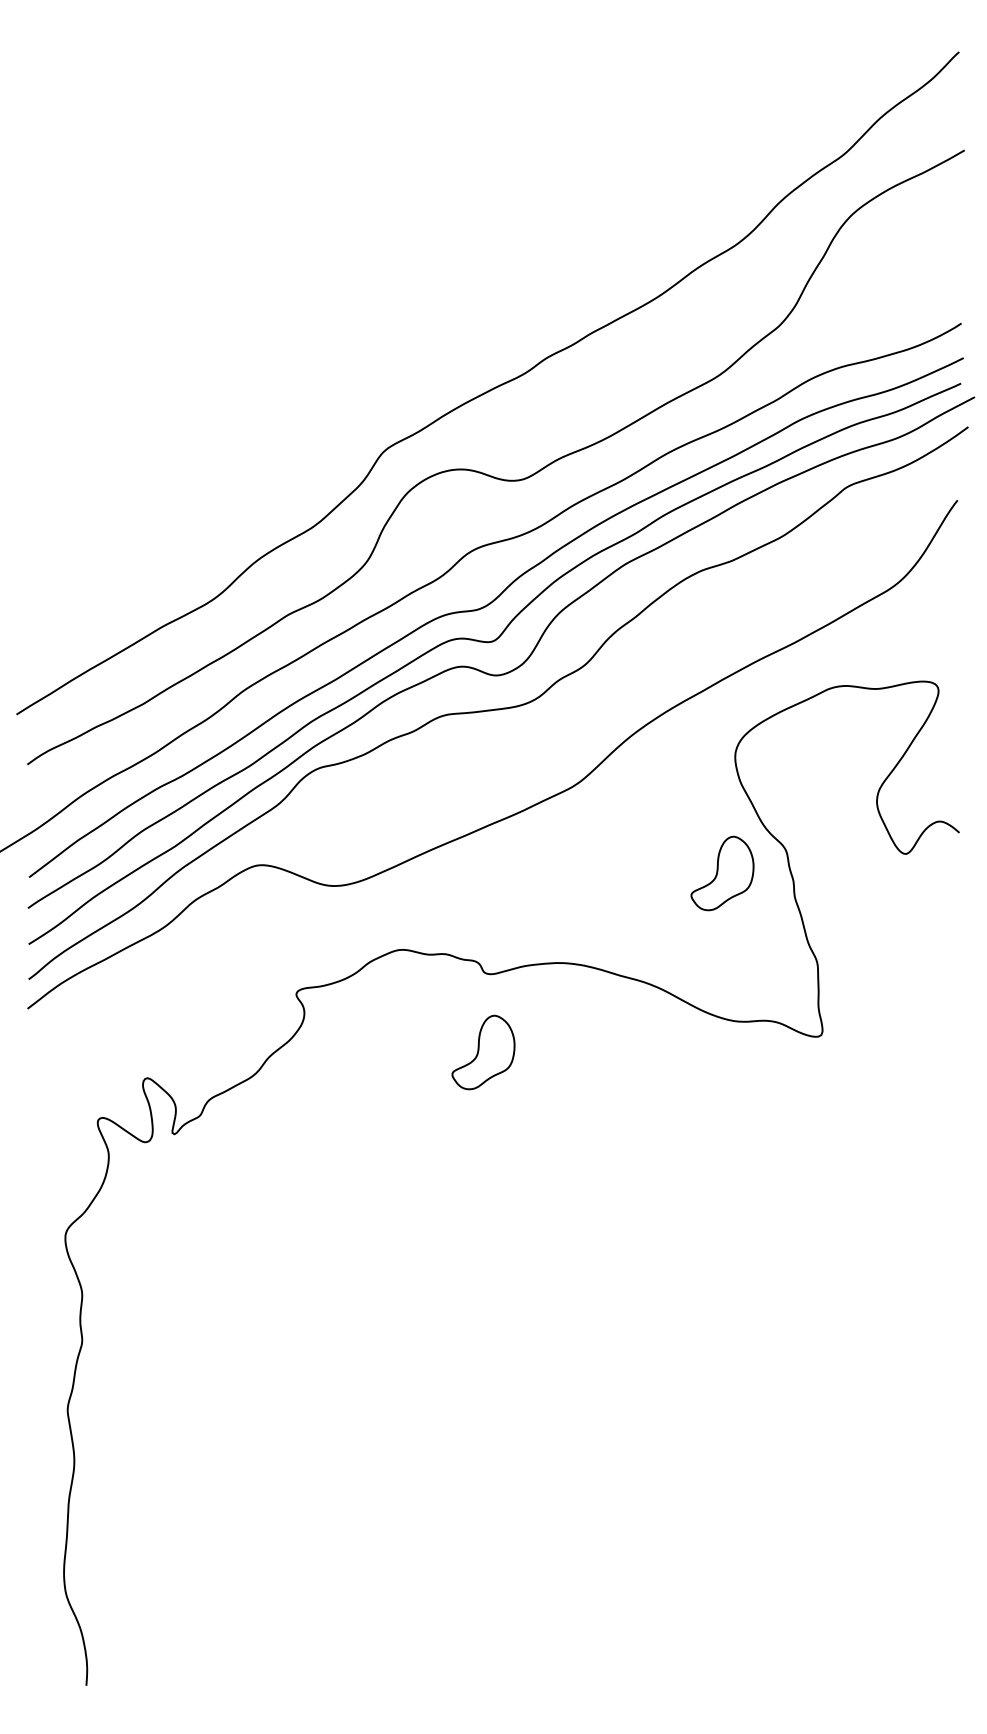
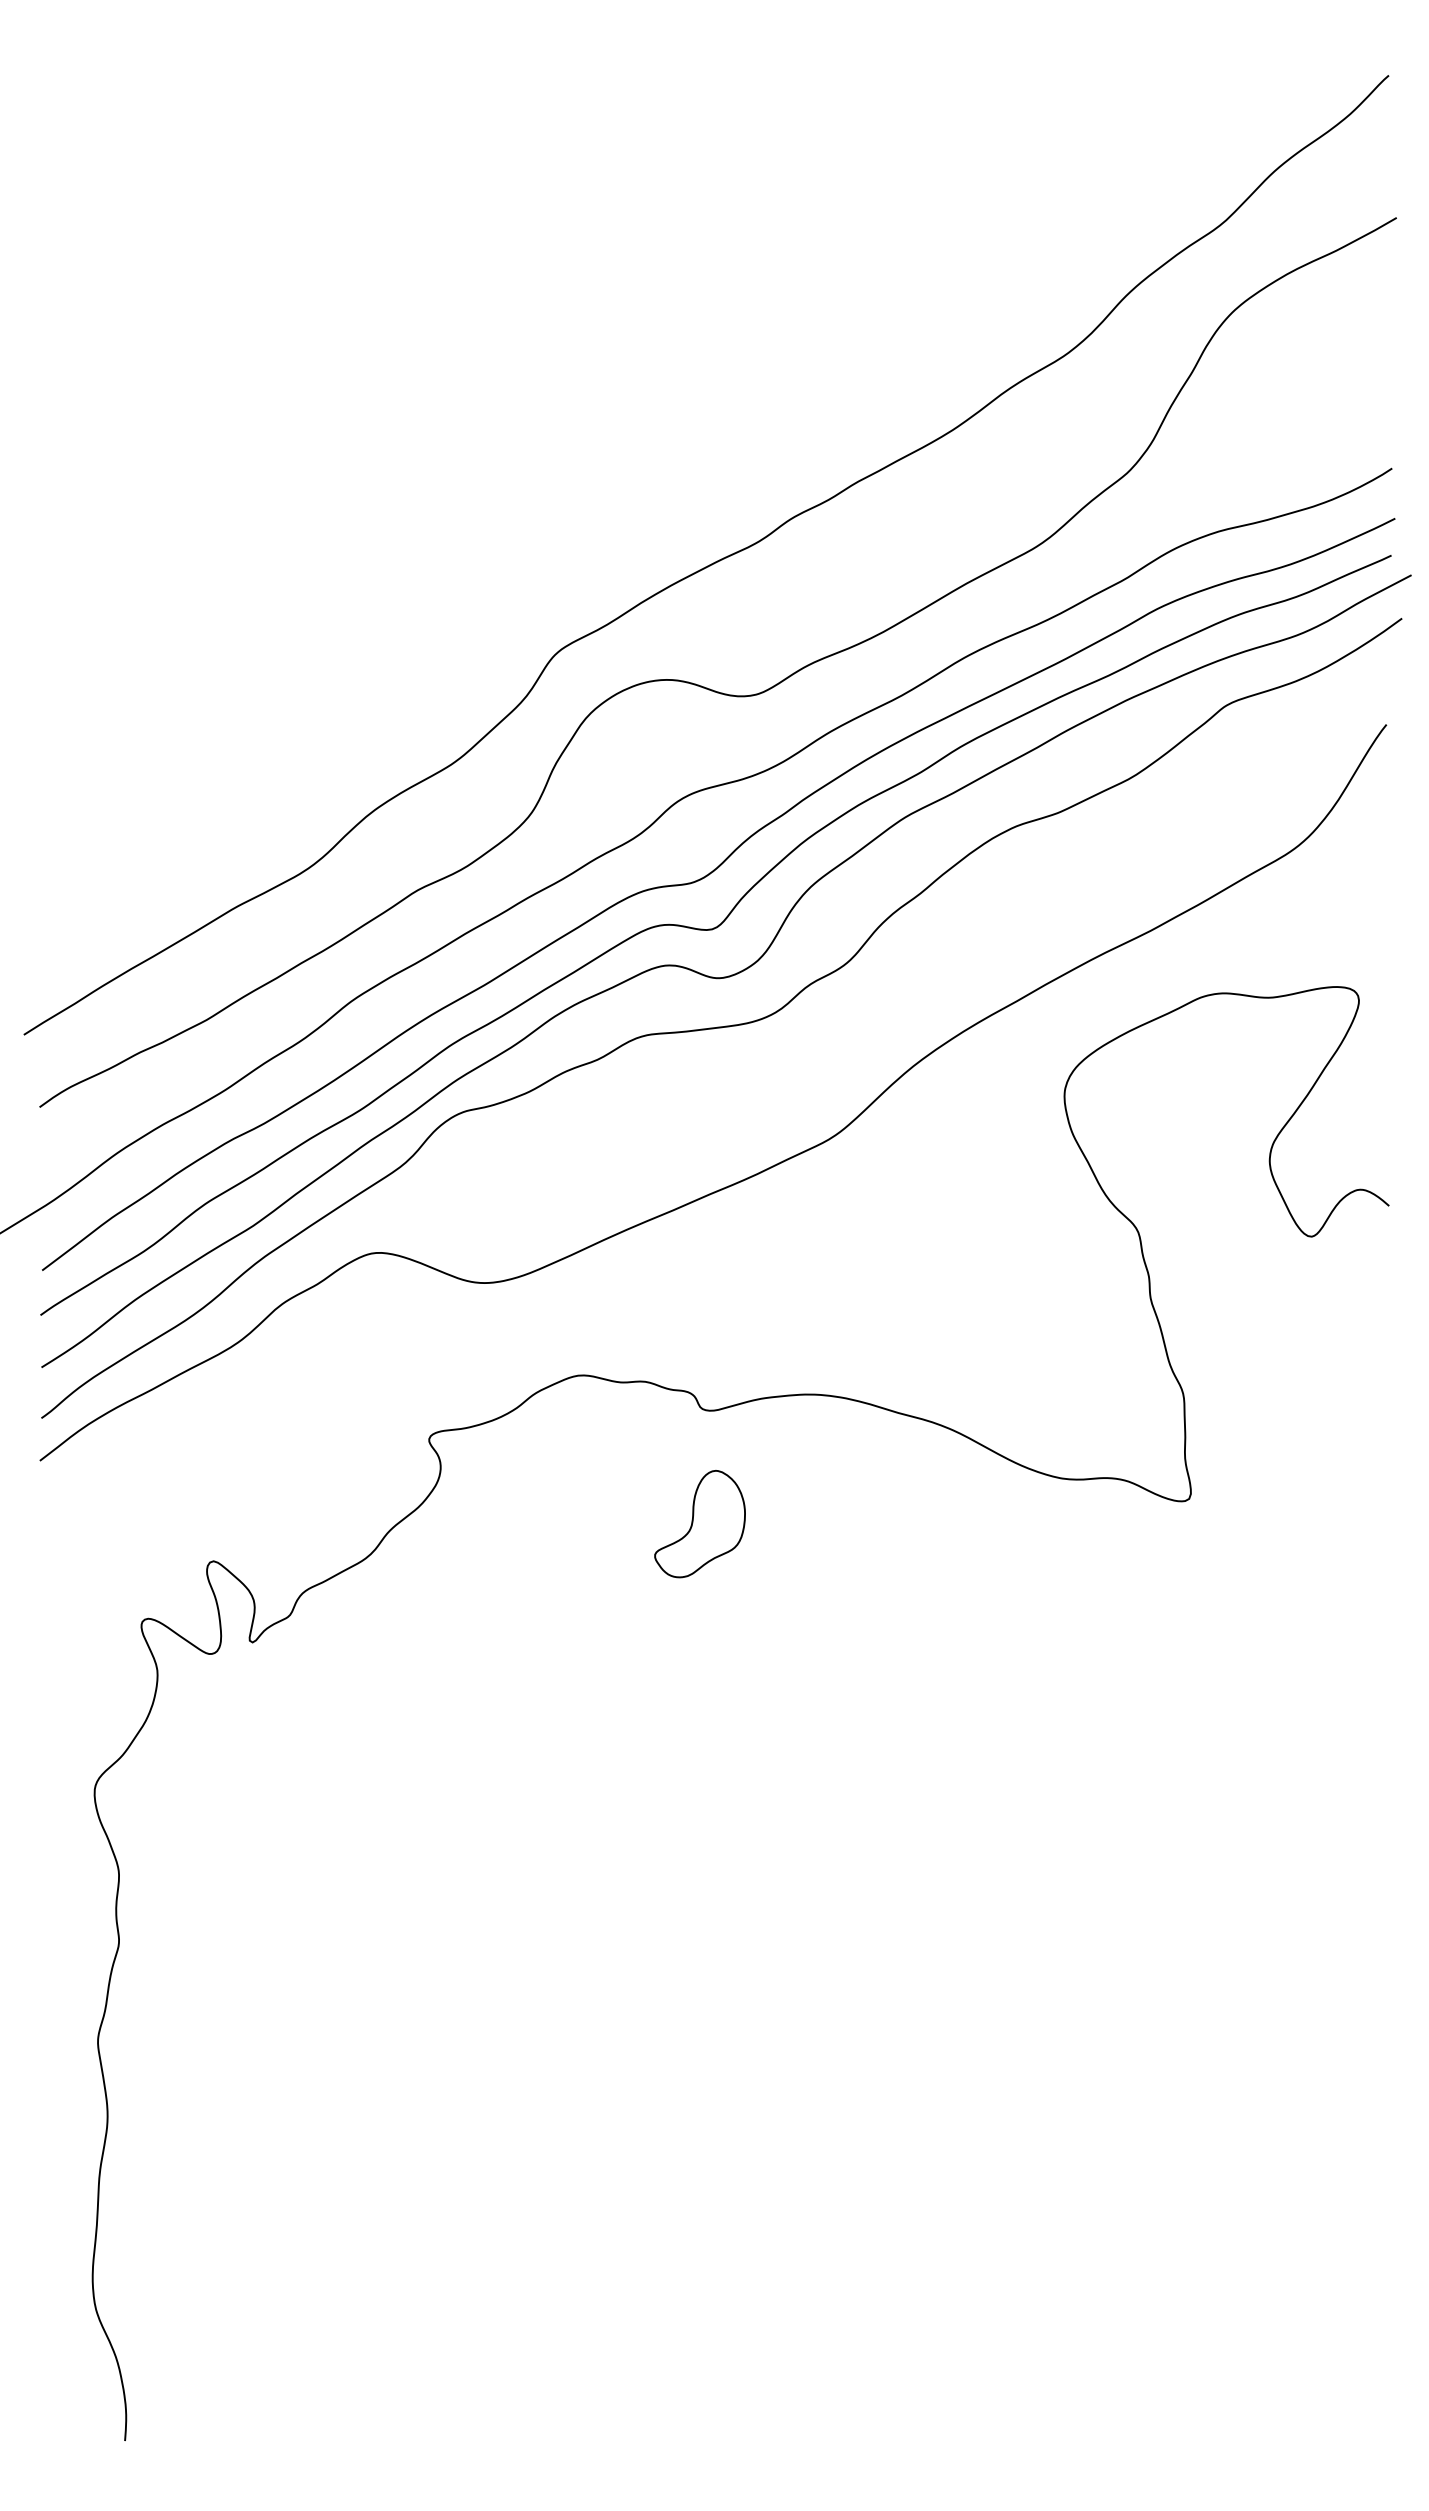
part: (722, 873) -> (1046, 1264), removed

